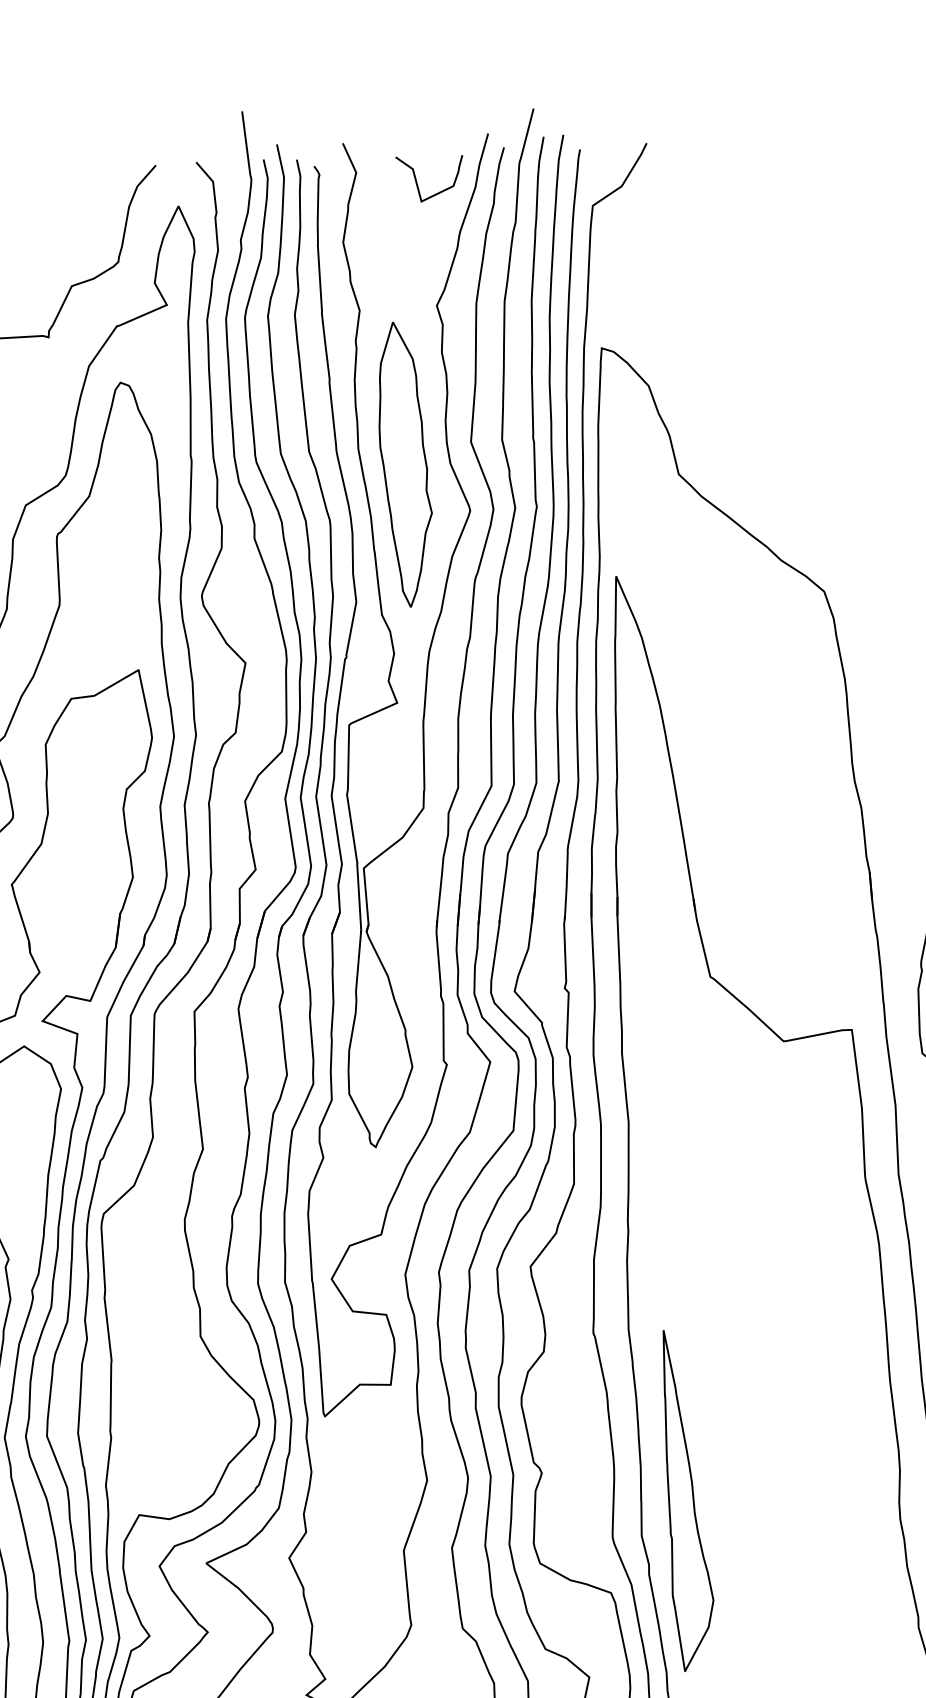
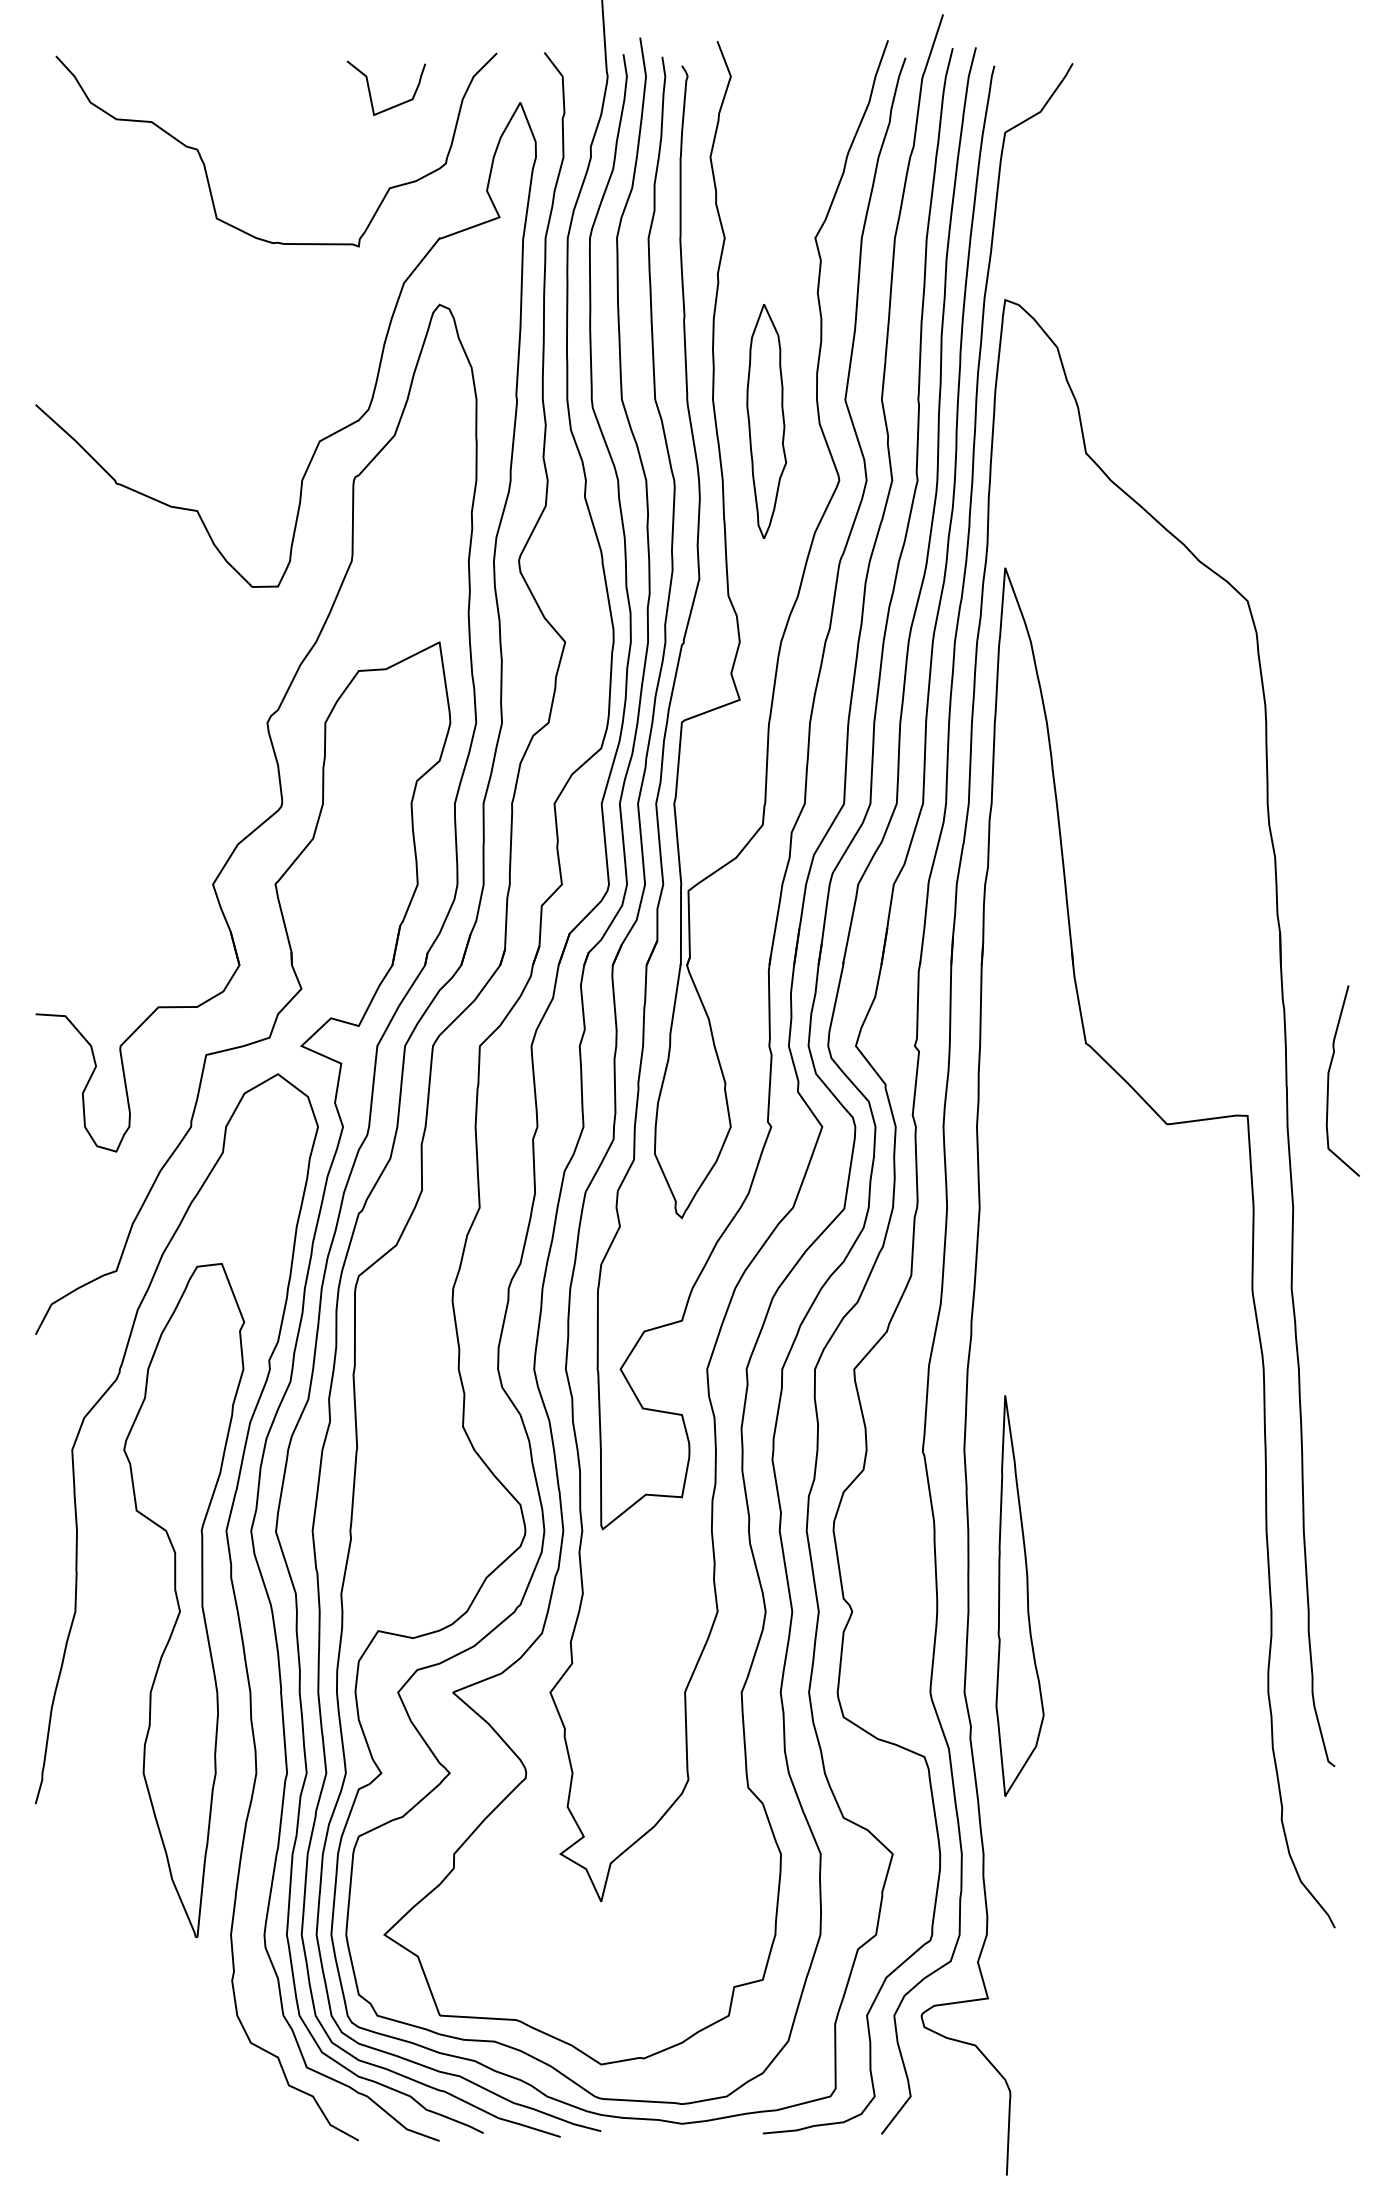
curve: (417, 180) -> (370, 90), moved
part: (405, 464) -> (766, 421), size x0.7
part: (686, 1499) -> (1019, 1595), moved

